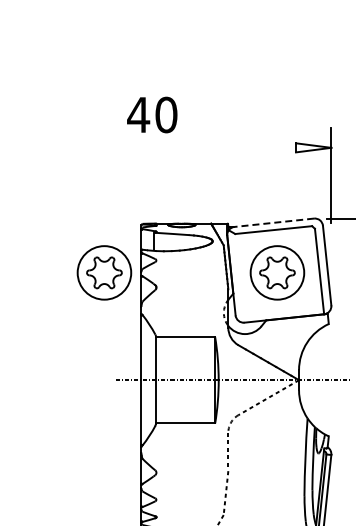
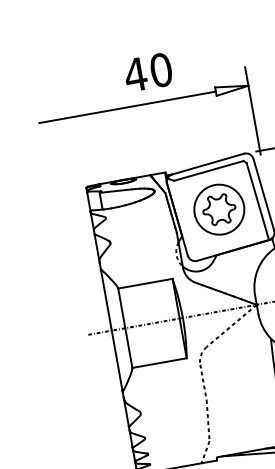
text: (152, 114) -> (148, 71), moved
line: (200, 147) -> (127, 106), added
line: (273, 222) -> (207, 163), dashed -> solid
part: (104, 272) -> (60, 237), removed

